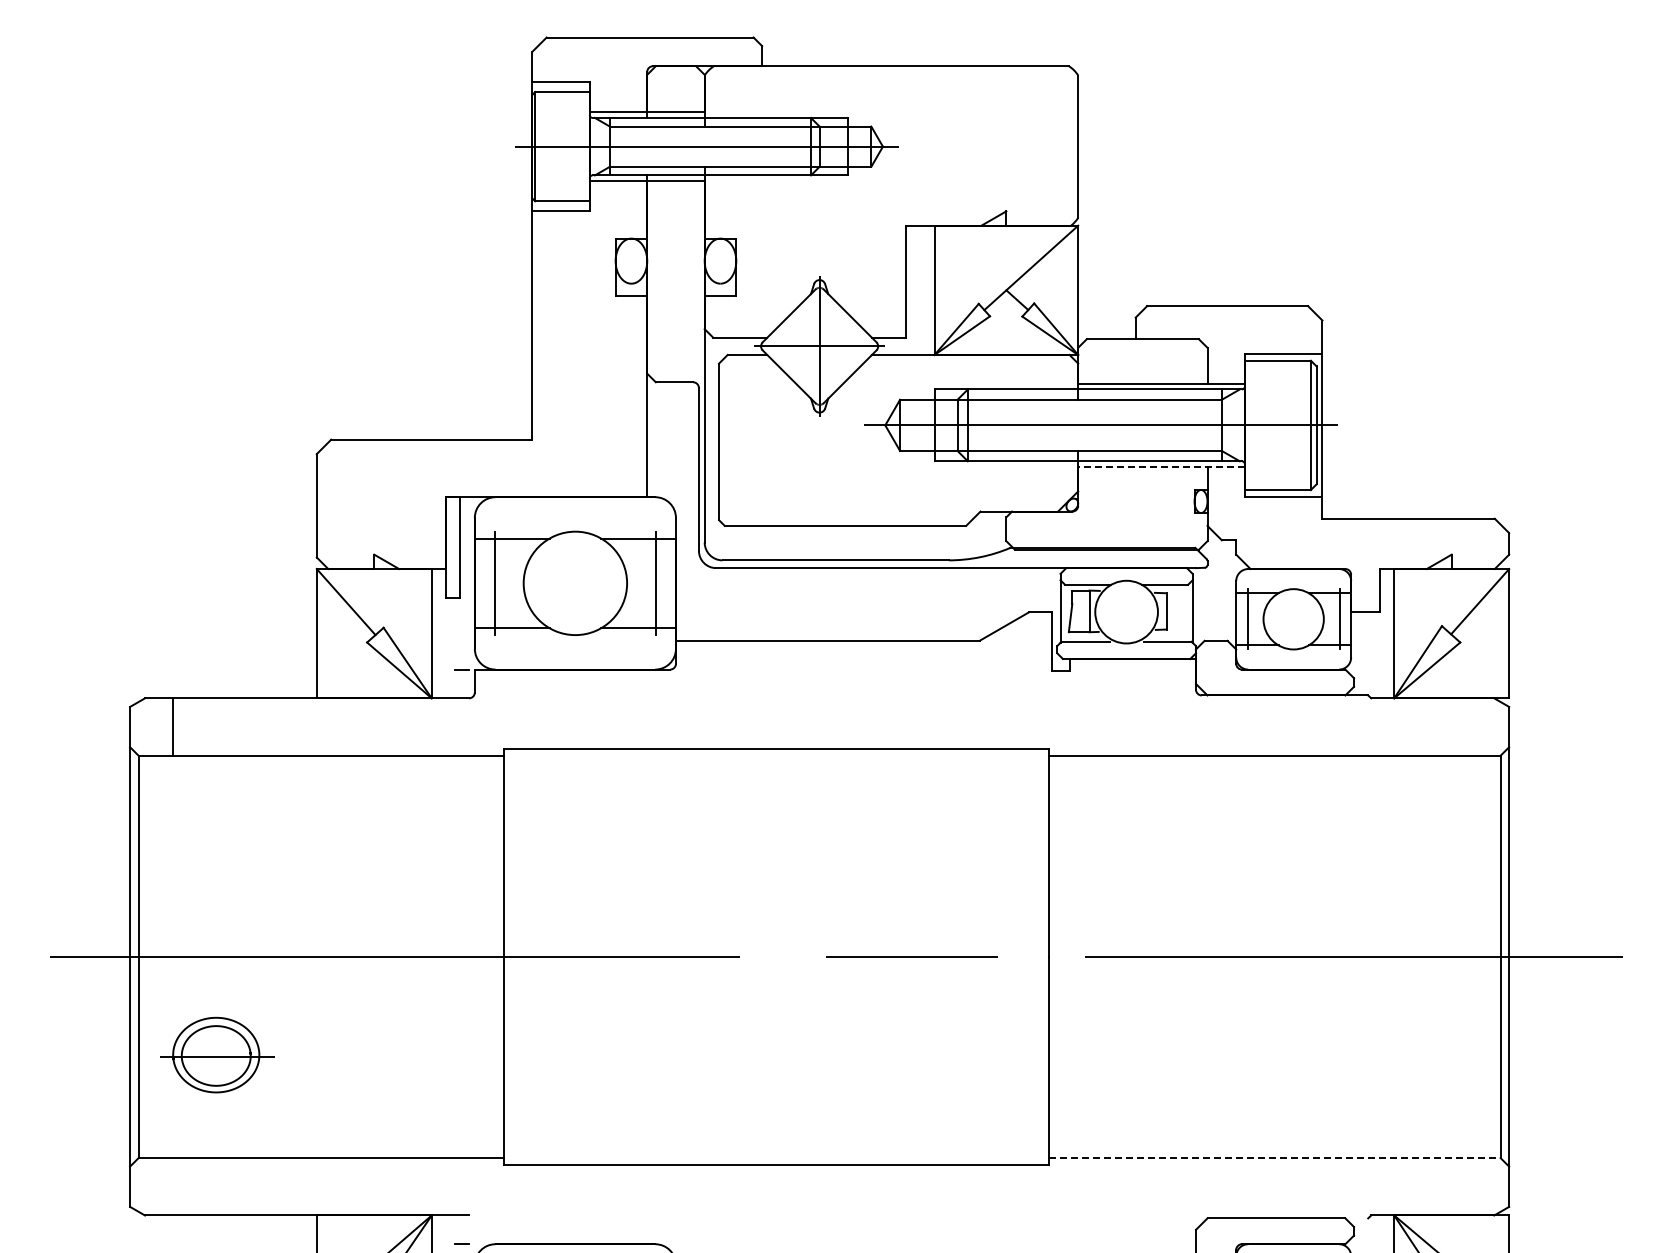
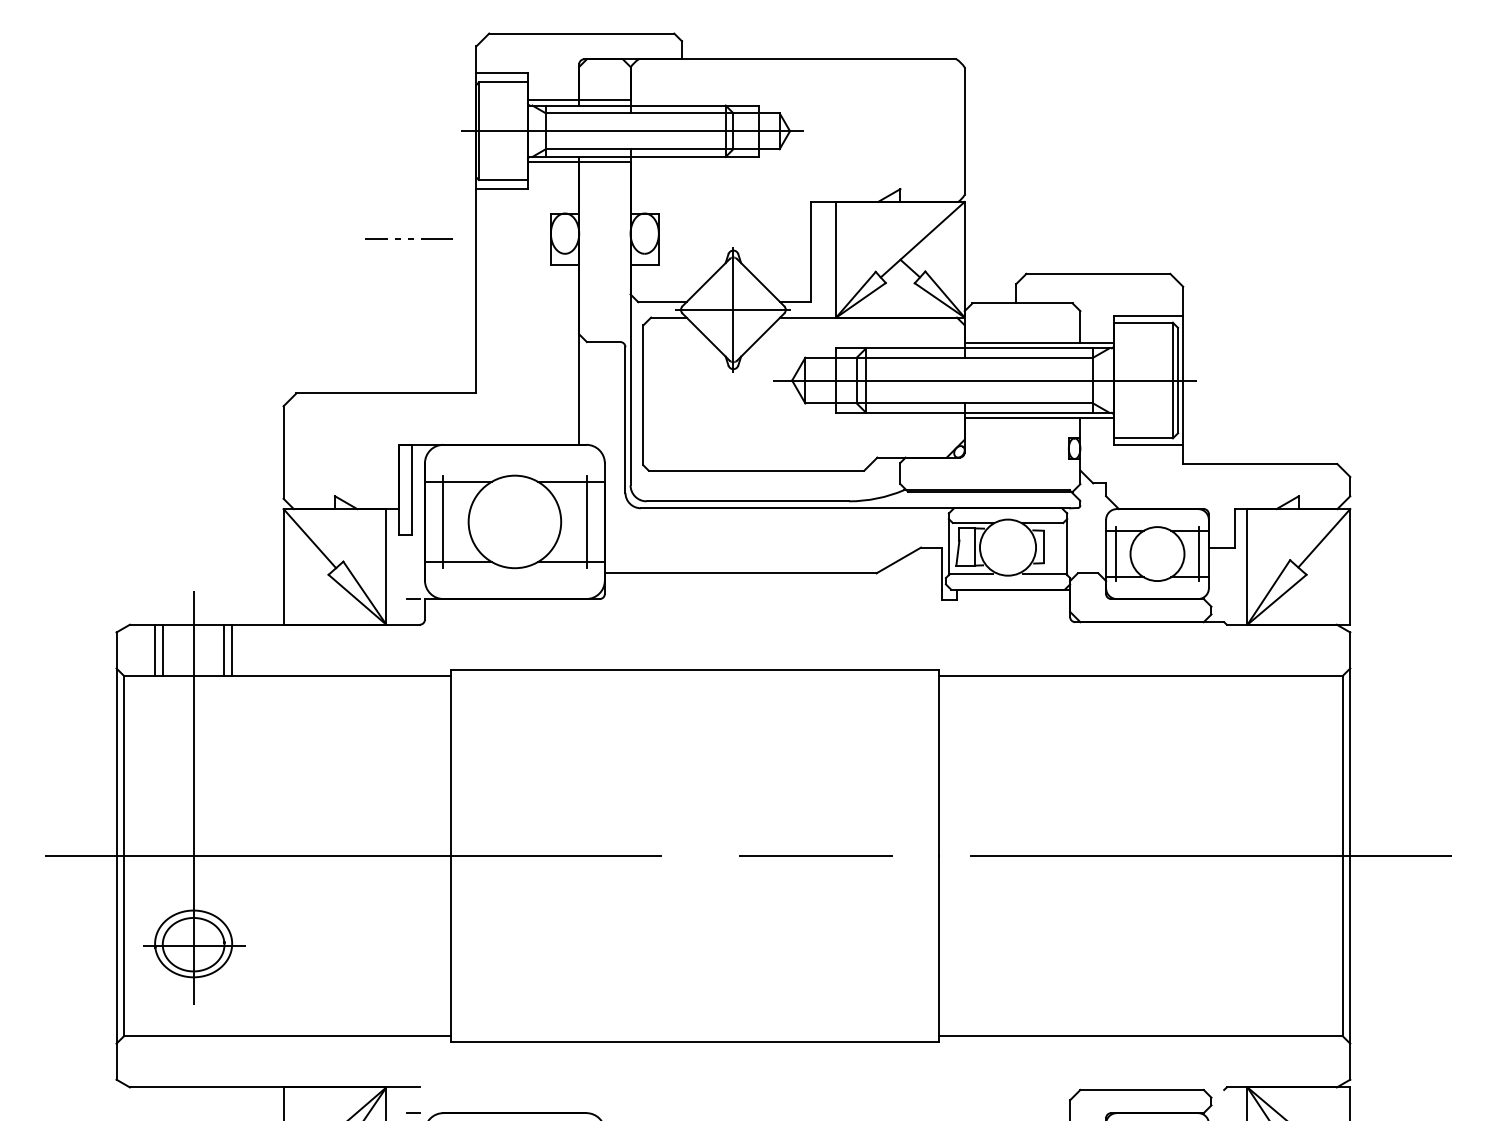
line: (456, 266) -> (408, 238), added
line: (1161, 467) -> (1039, 418), dashed -> solid
line: (181, 726) -> (162, 649), added
line: (250, 726) -> (224, 649), added
line: (259, 726) -> (232, 649), added
line: (216, 891) -> (193, 797), added
line: (1275, 1158) -> (1141, 1036), dashed -> solid

